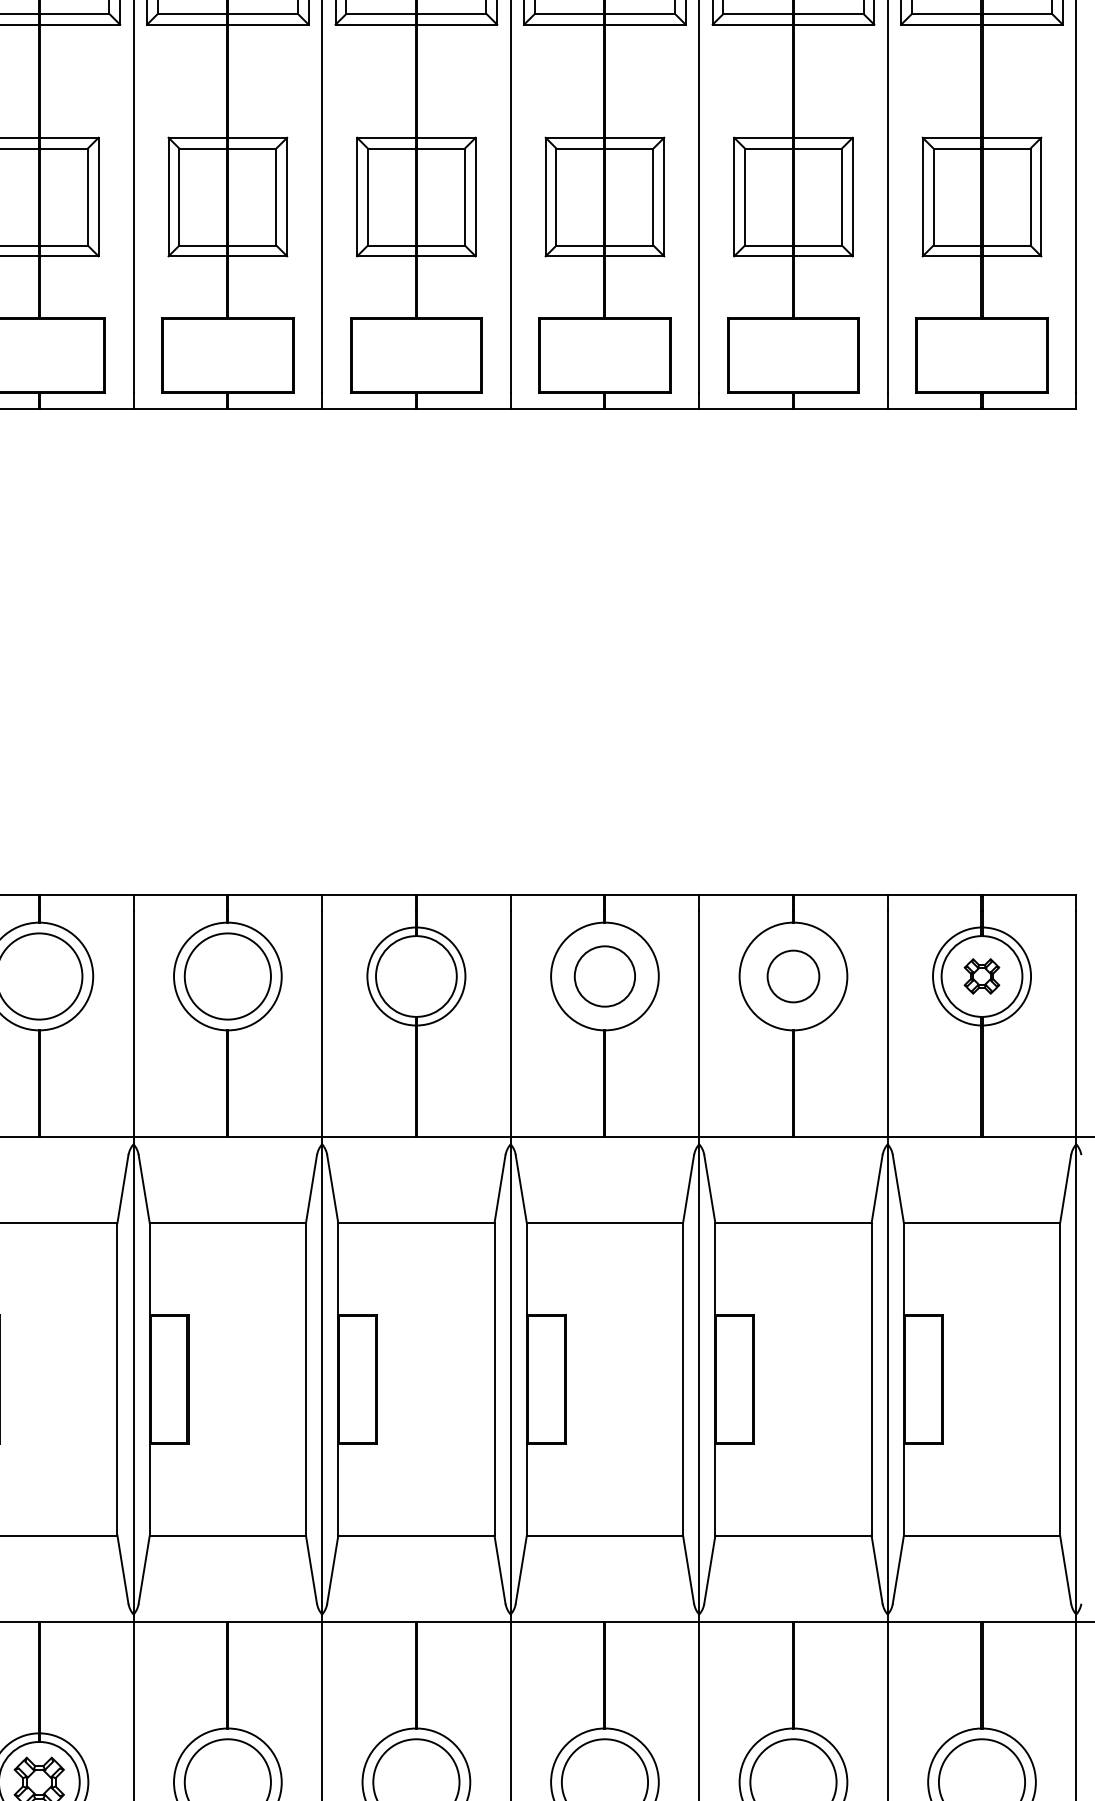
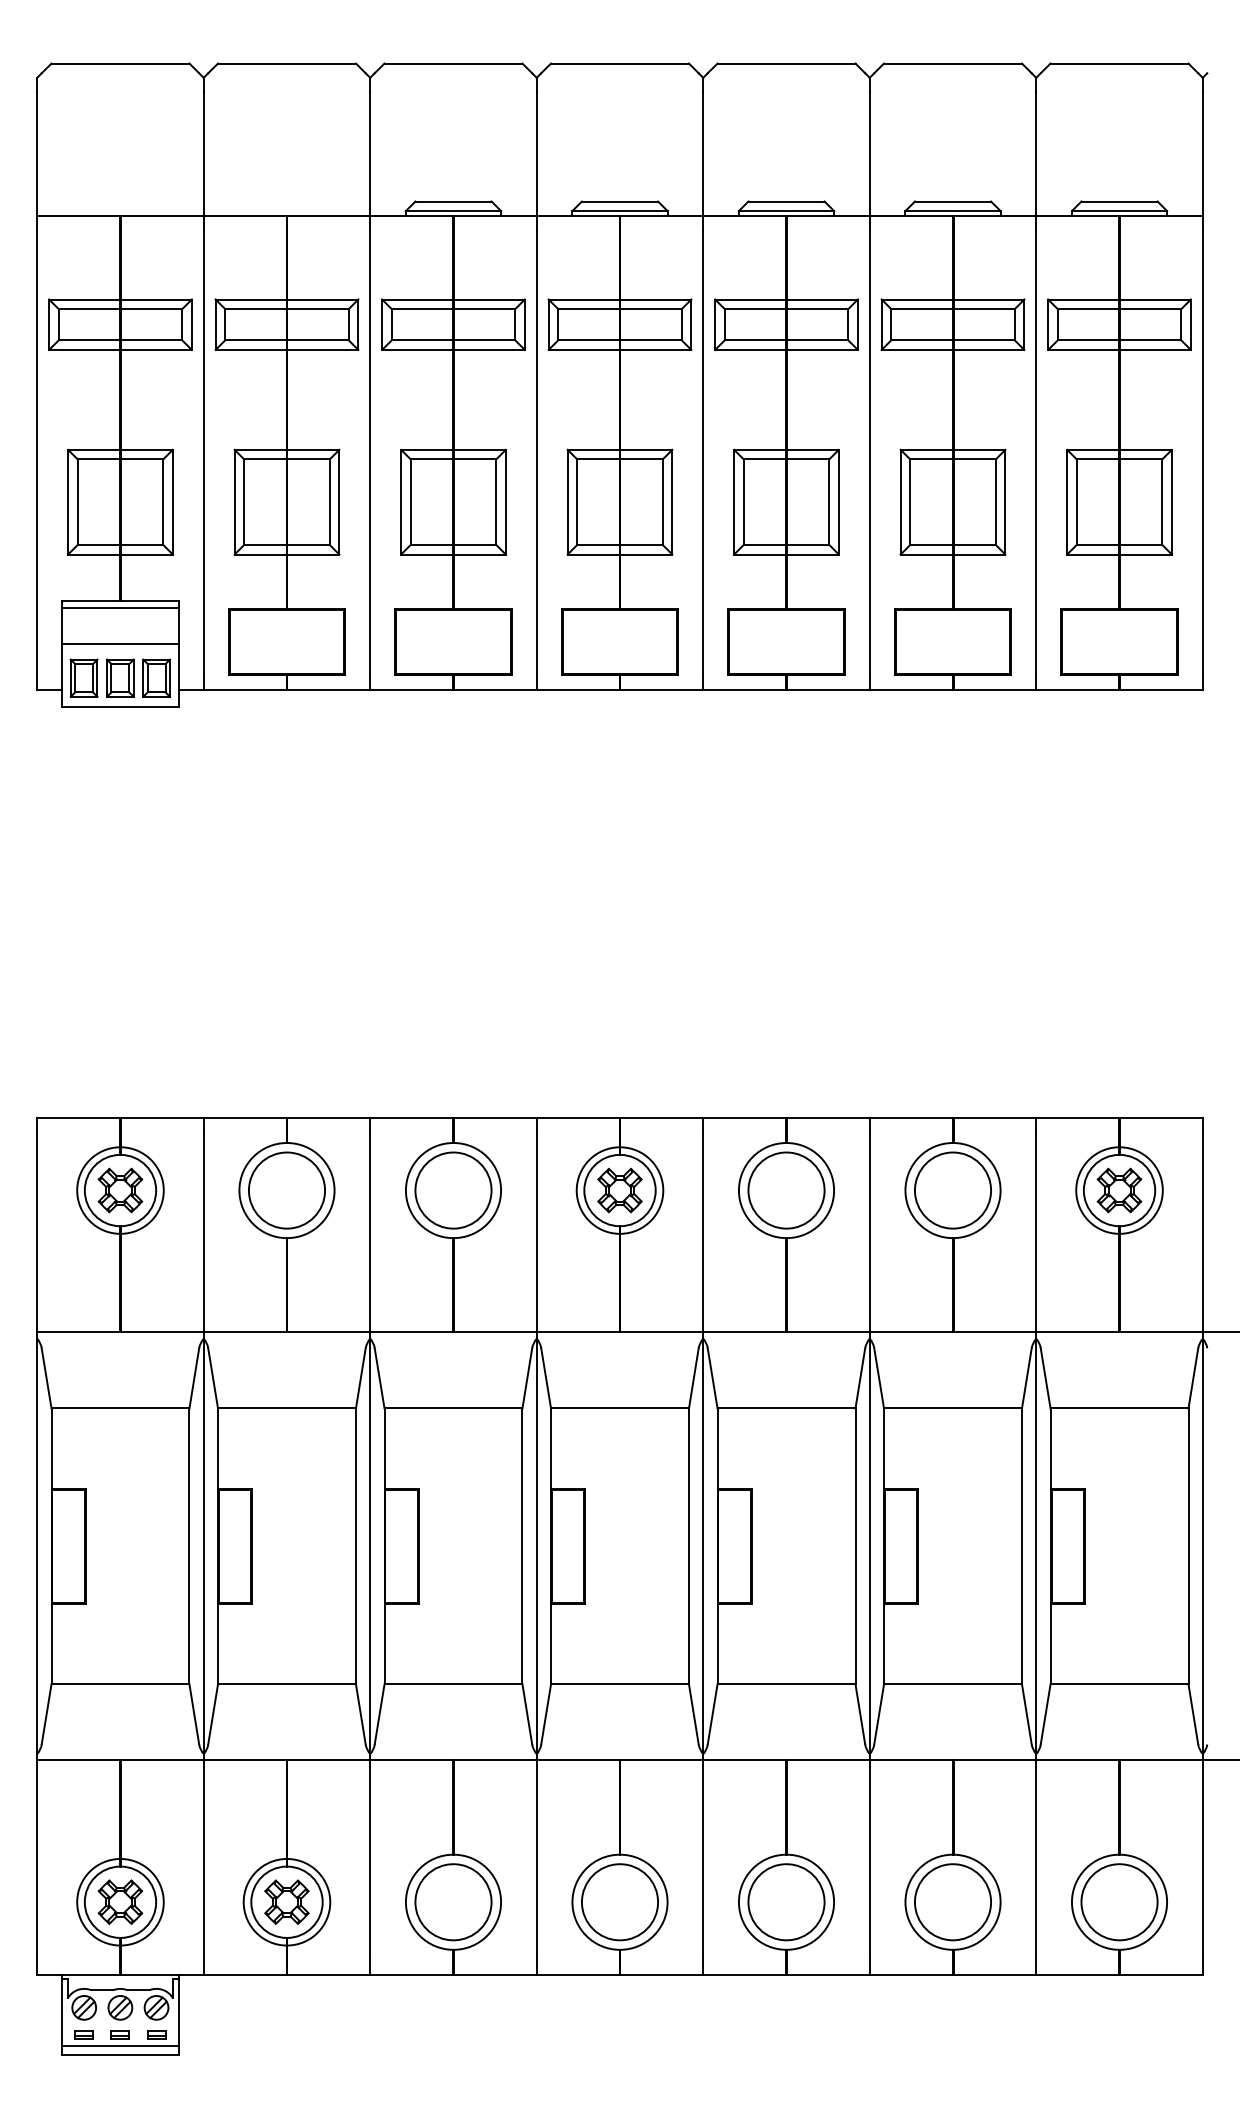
part: (415, 976) -> (619, 1190), added
circle: (604, 976) -> (786, 1190), size x1.43
circle: (792, 976) -> (952, 1190), size x1.67
part: (981, 976) -> (1119, 1190), size x1.43

